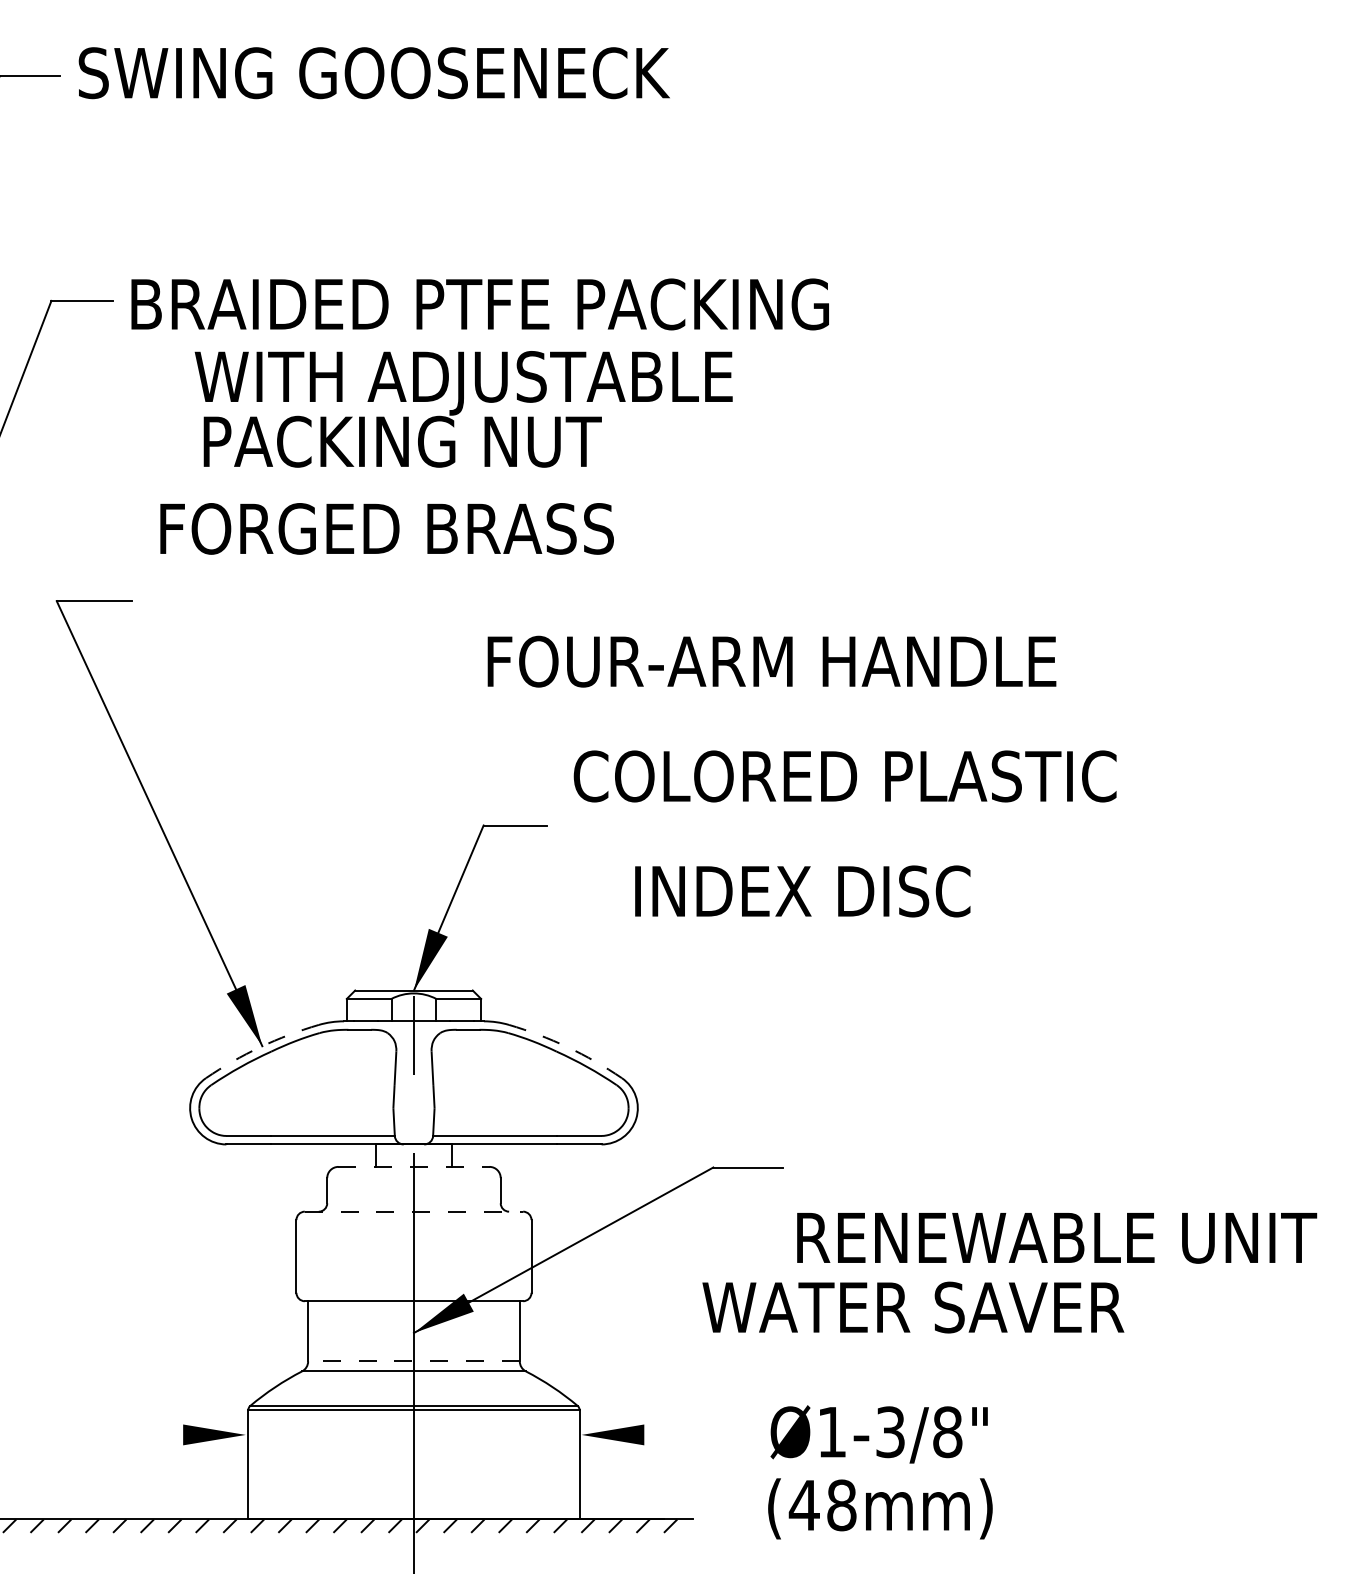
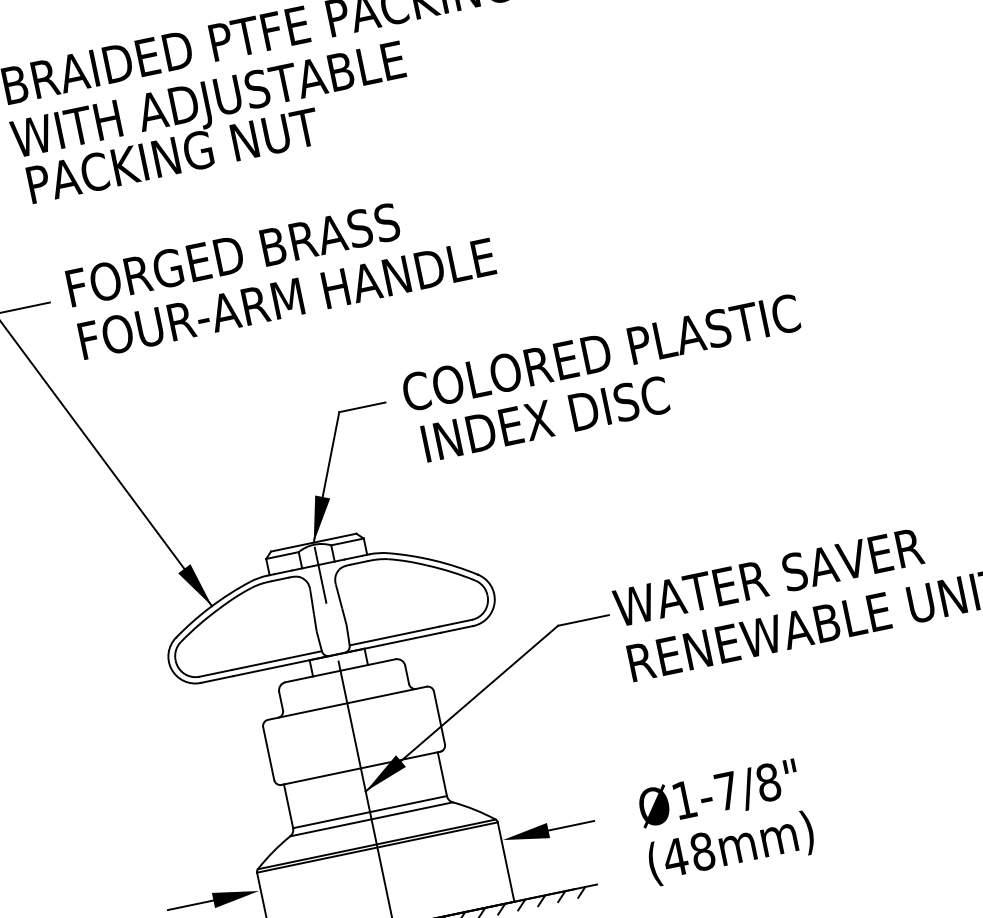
text: (463, 409) -> (212, 123), moved
text: (386, 528) -> (232, 254), moved
text: (771, 661) -> (286, 298), moved
text: (844, 776) -> (600, 353), moved
text: (802, 891) -> (545, 419), moved
arc: (260, 1047) -> (210, 607), dashed -> solid
arc: (567, 1047) -> (433, 560), dashed -> solid
line: (413, 1166) -> (340, 670), dashed -> solid
line: (414, 1211) -> (347, 703), dashed -> solid
text: (913, 1307) -> (768, 577), moved
line: (413, 1361) -> (369, 812), dashed -> solid
text: (890, 1432) -> (727, 791), Ø1-3/8" -> Ø1-7/8"
line: (151, 1434) -> (190, 905), added
line: (675, 1434) -> (571, 825), added

